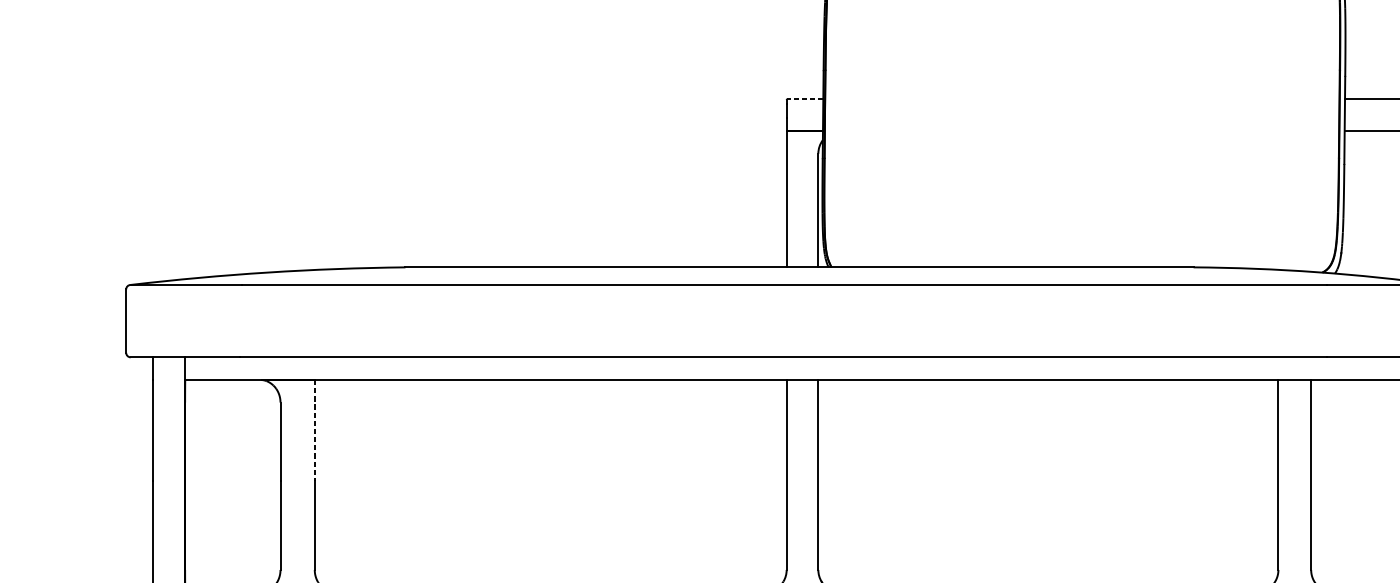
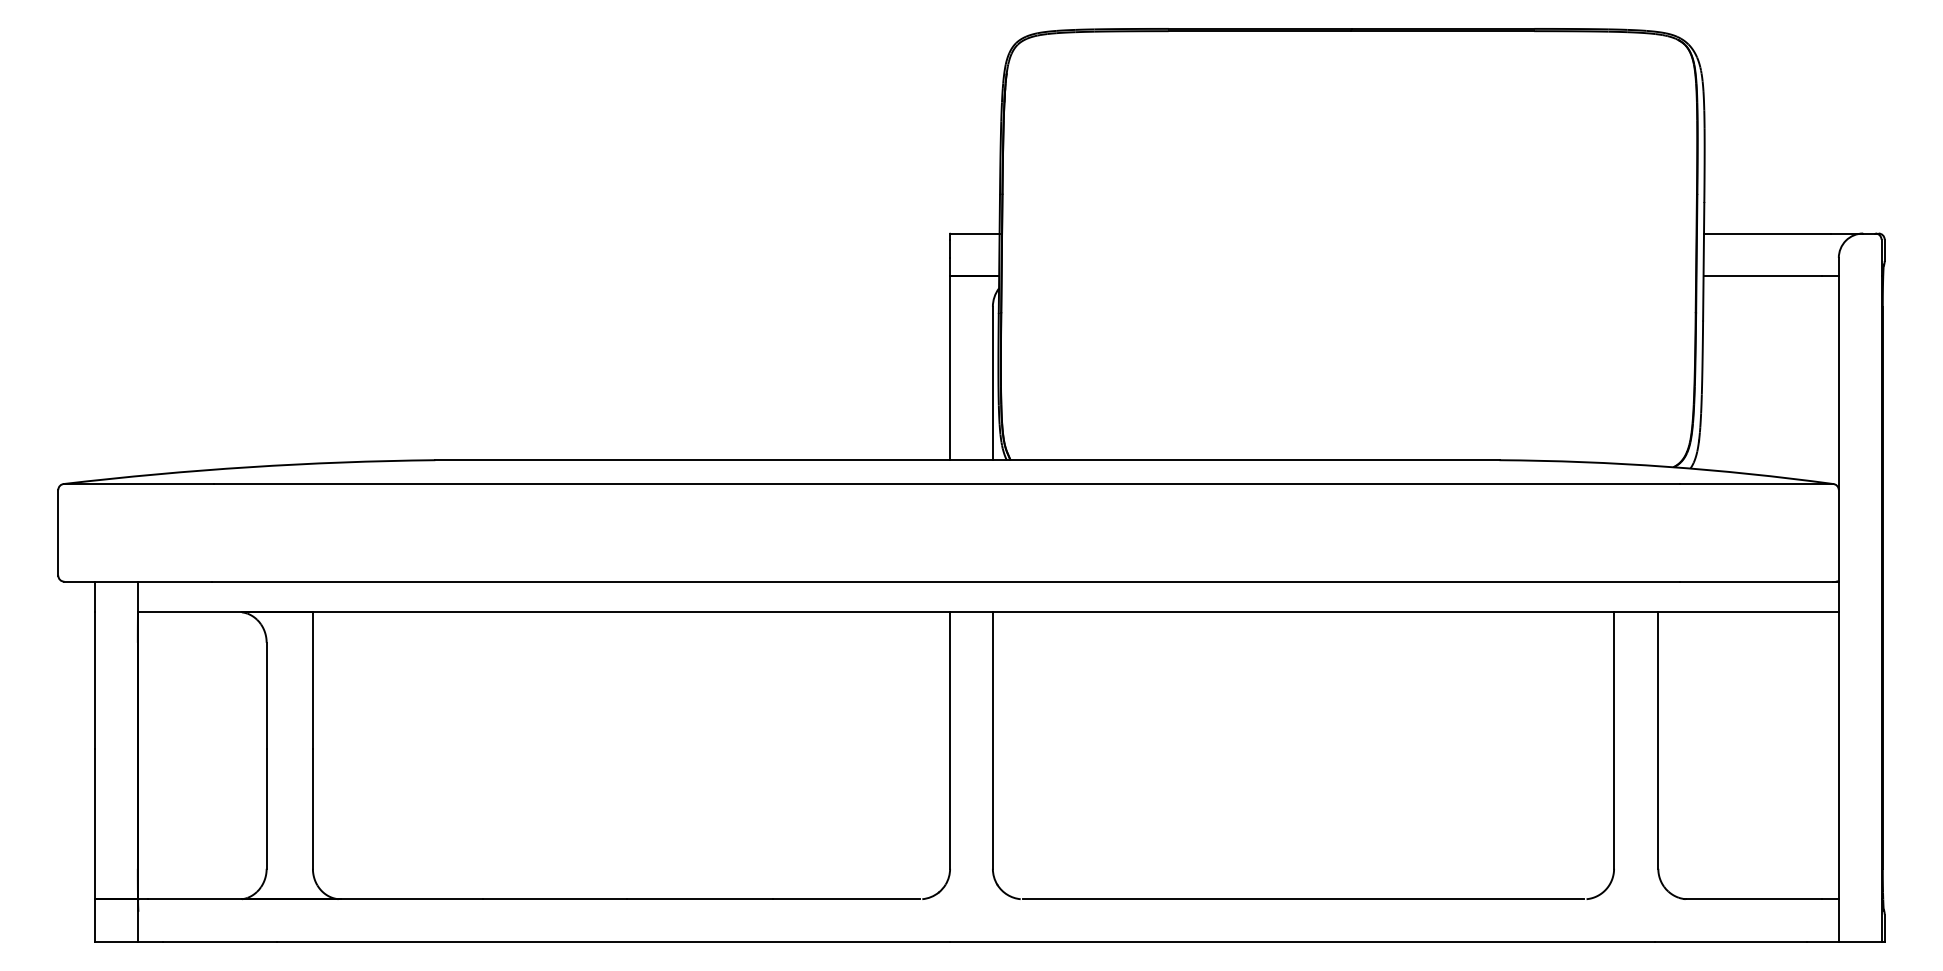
line: (804, 99) -> (974, 233), dashed -> solid
line: (314, 431) -> (312, 681), dashed -> solid

